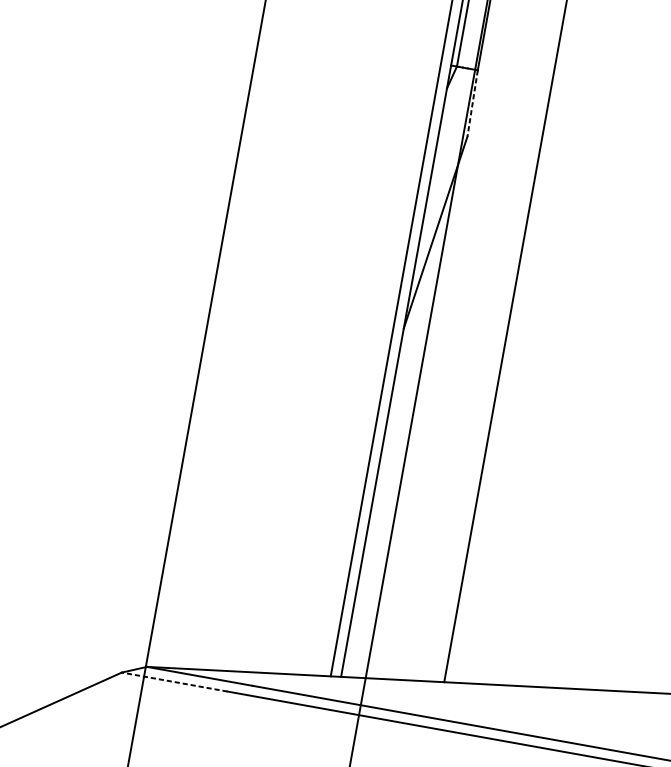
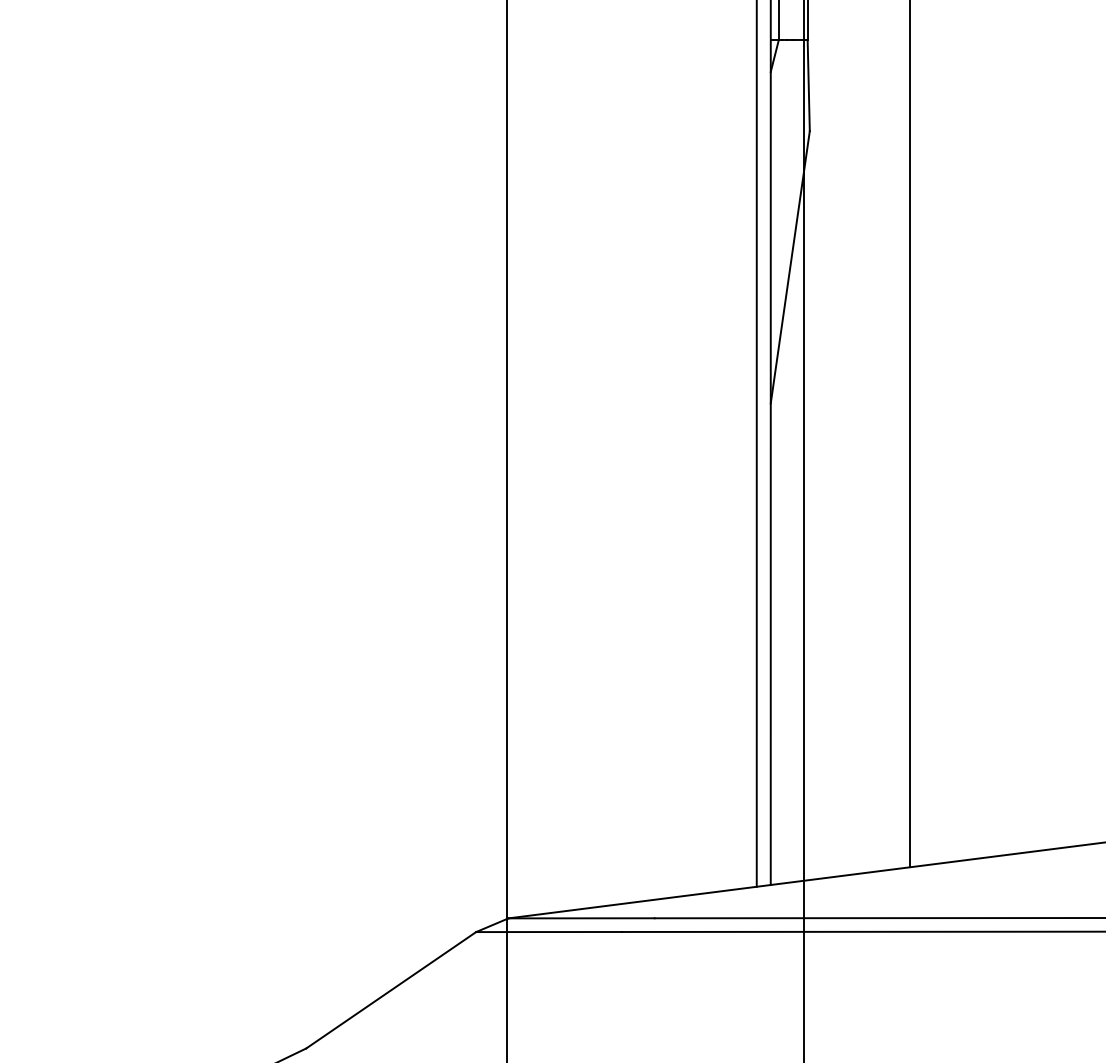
line: (472, 103) -> (808, 85), dashed -> solid
line: (174, 682) -> (548, 932), dashed -> solid

